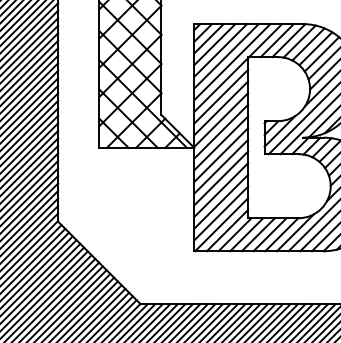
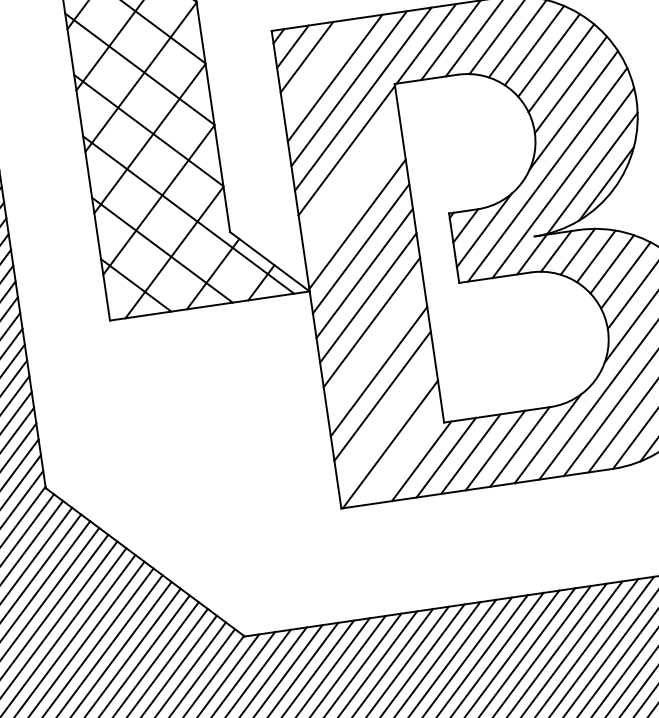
line: (214, 44) -> (320, 67), removed
line: (221, 96) -> (350, 174), removed
line: (221, 108) -> (354, 200), removed
line: (221, 178) -> (375, 347), removed
line: (221, 213) -> (386, 420), removed
line: (227, 230) -> (404, 454), removed

